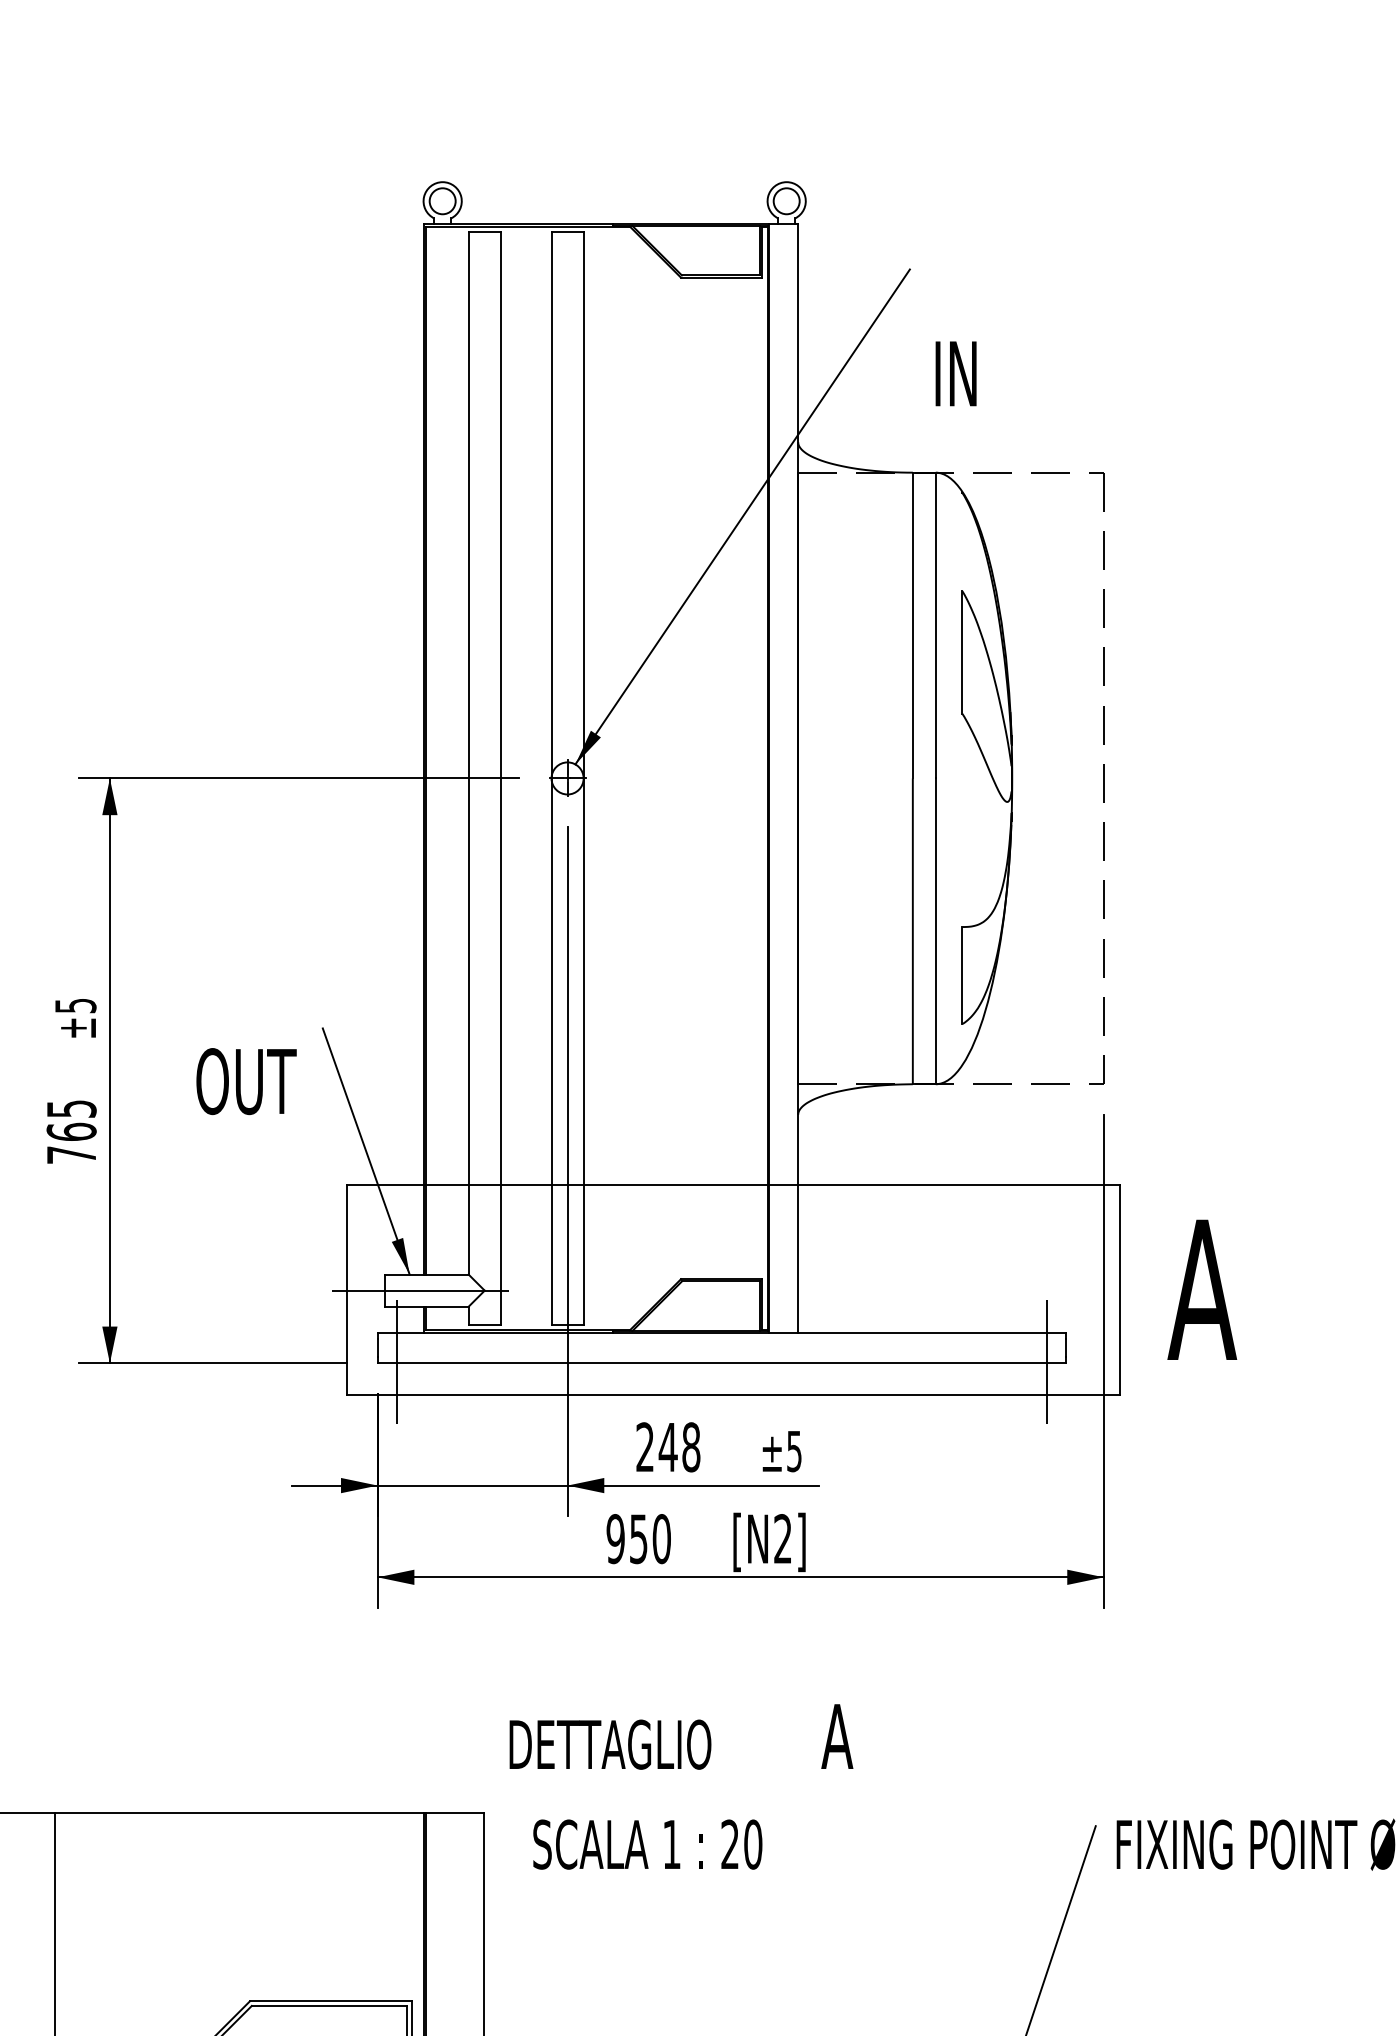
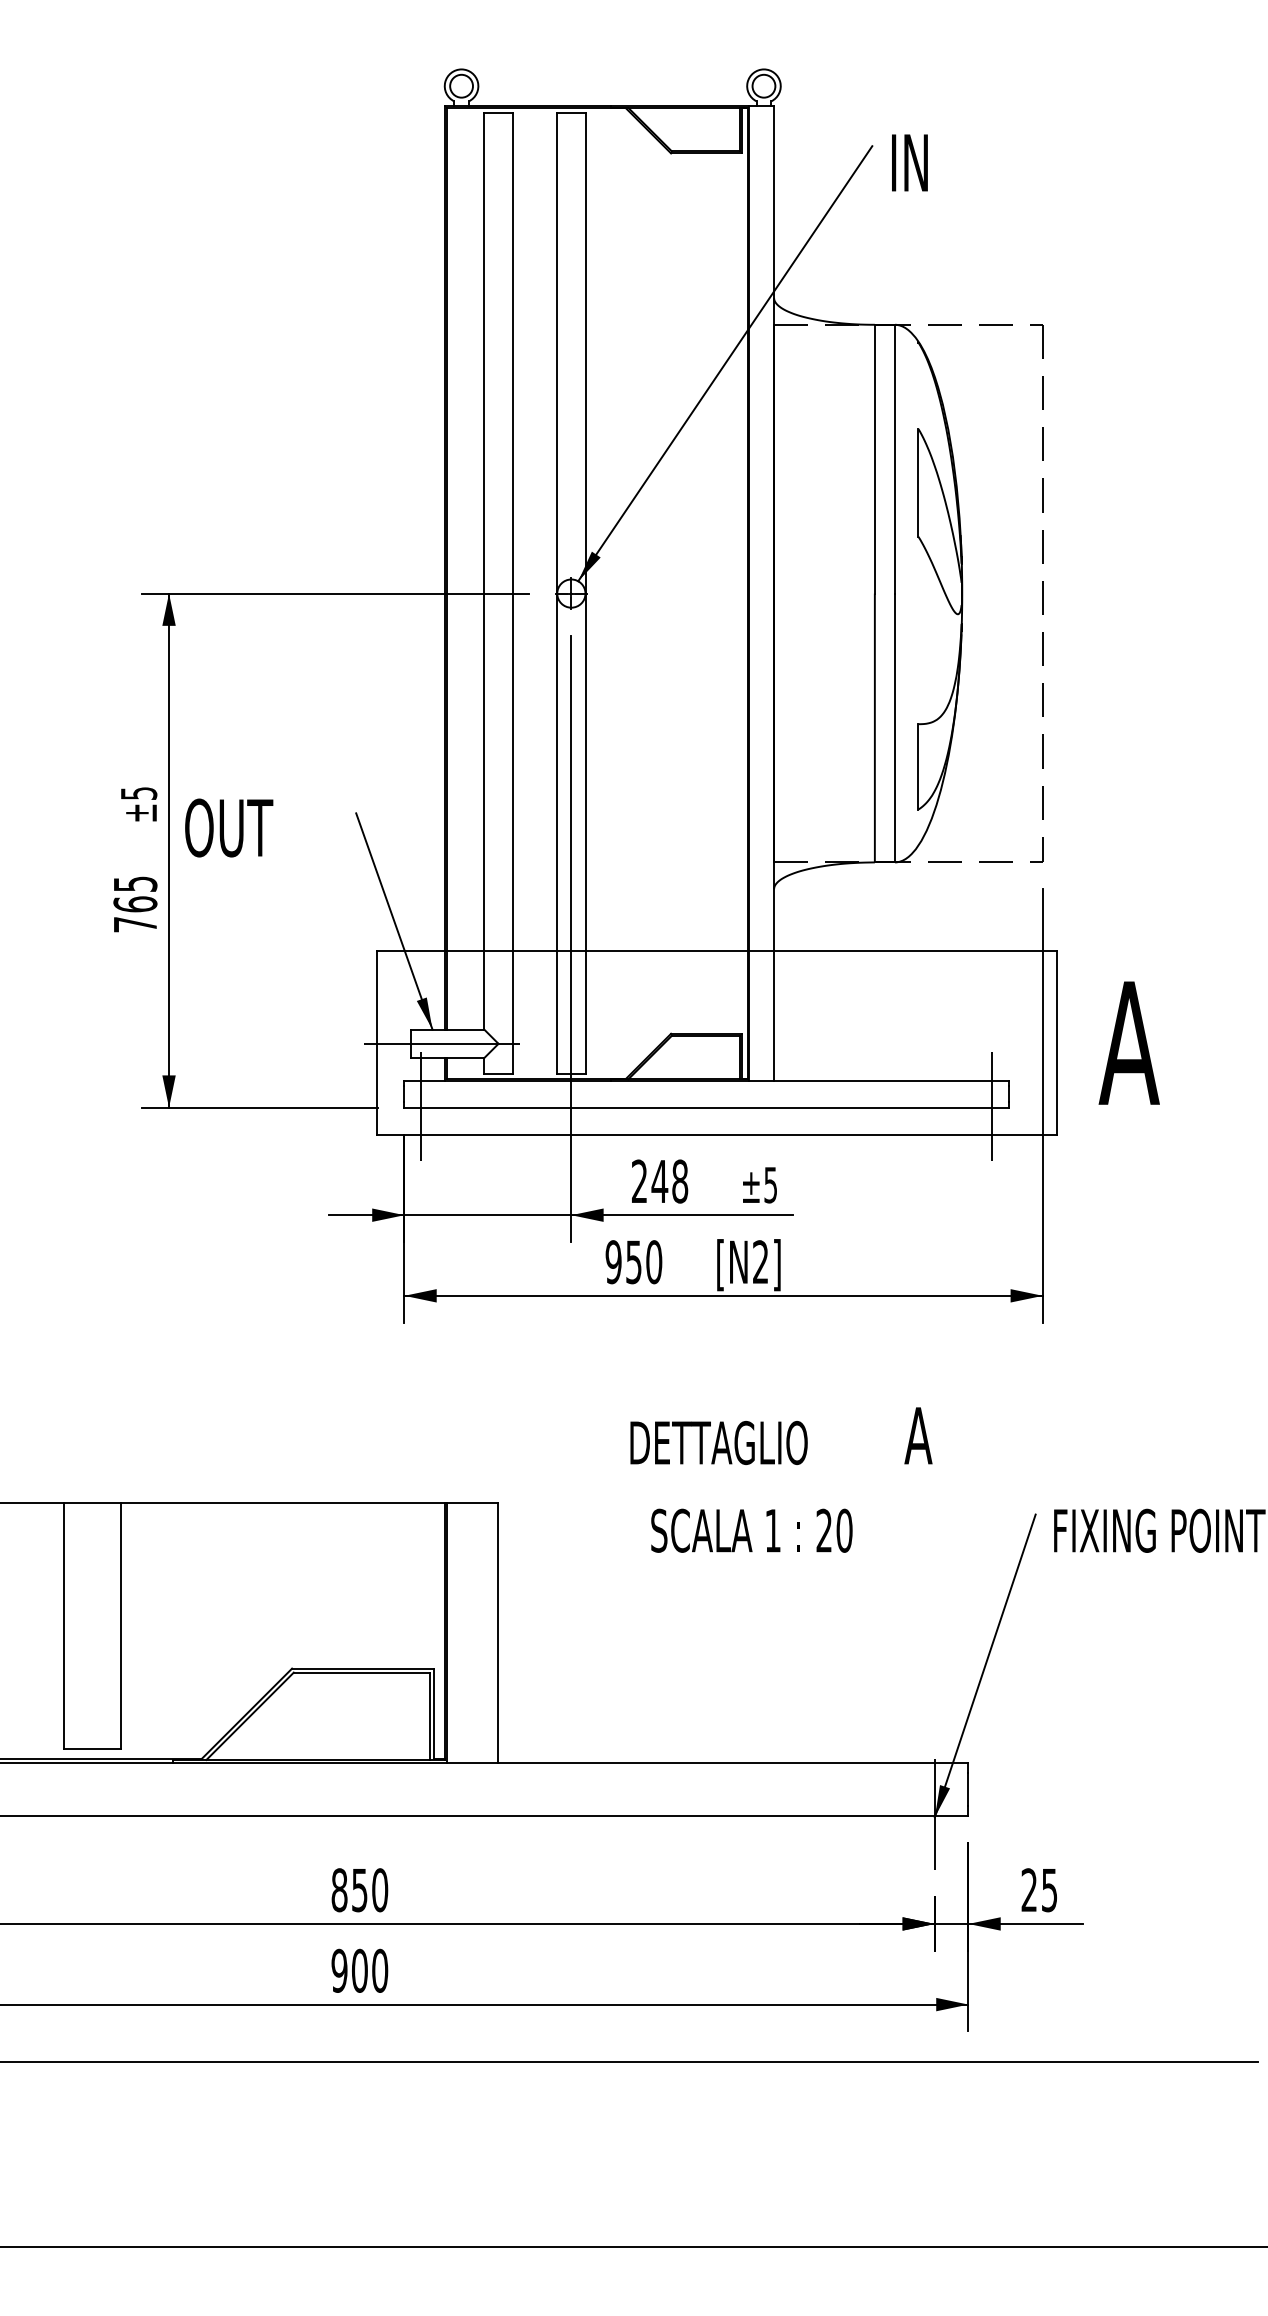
text: (955, 373) -> (909, 162), moved
text: (246, 1080) -> (229, 827), moved
text: (681, 1786) -> (781, 1479), moved

